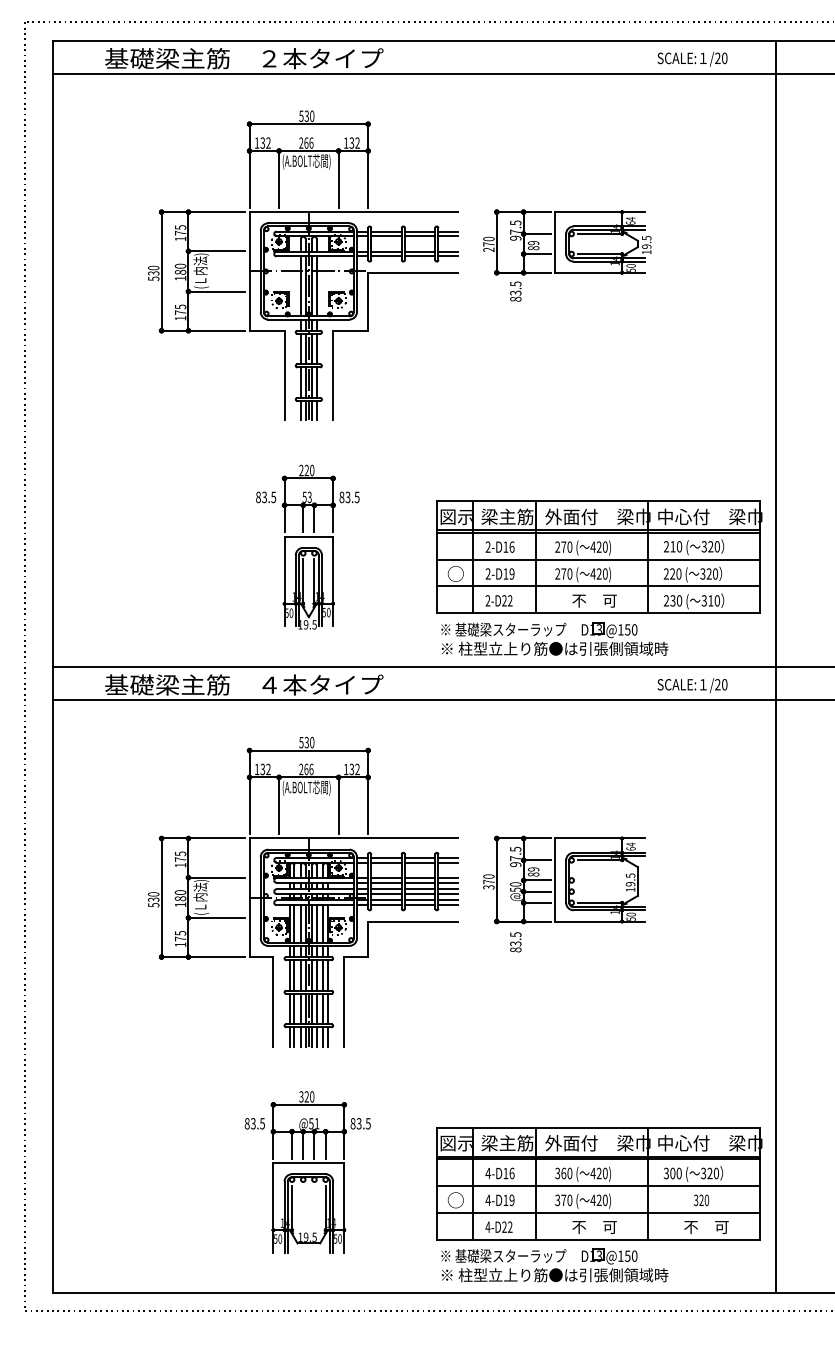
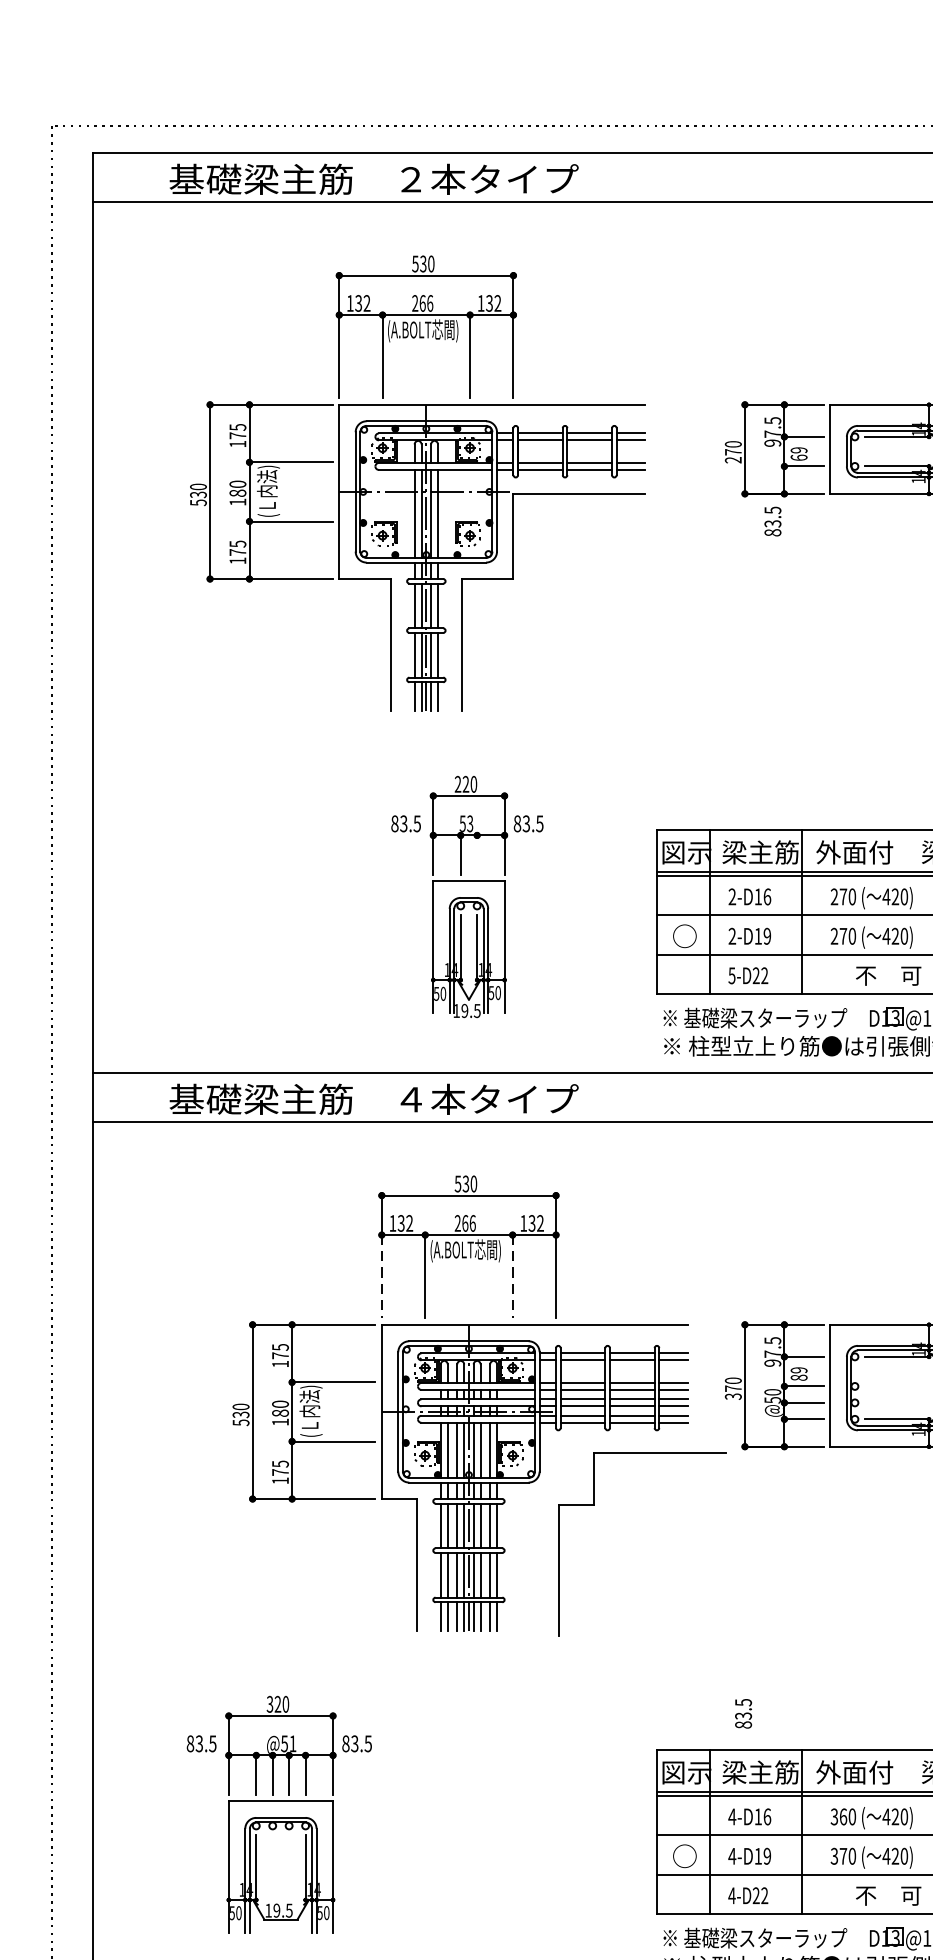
text: (533, 248) -> (798, 458), 89 -> 69
part: (303, 265) -> (418, 483), moved
line: (314, 518) -> (477, 854), removed
text: (487, 600) -> (731, 975), 2-D22 -> 5-D22
line: (249, 806) -> (381, 1277), solid -> dashed
line: (338, 806) -> (512, 1277), solid -> dashed
text: (515, 942) -> (743, 1714), moved
part: (368, 957) -> (594, 1505), moved
part: (307, 1172) -> (278, 1815), moved

